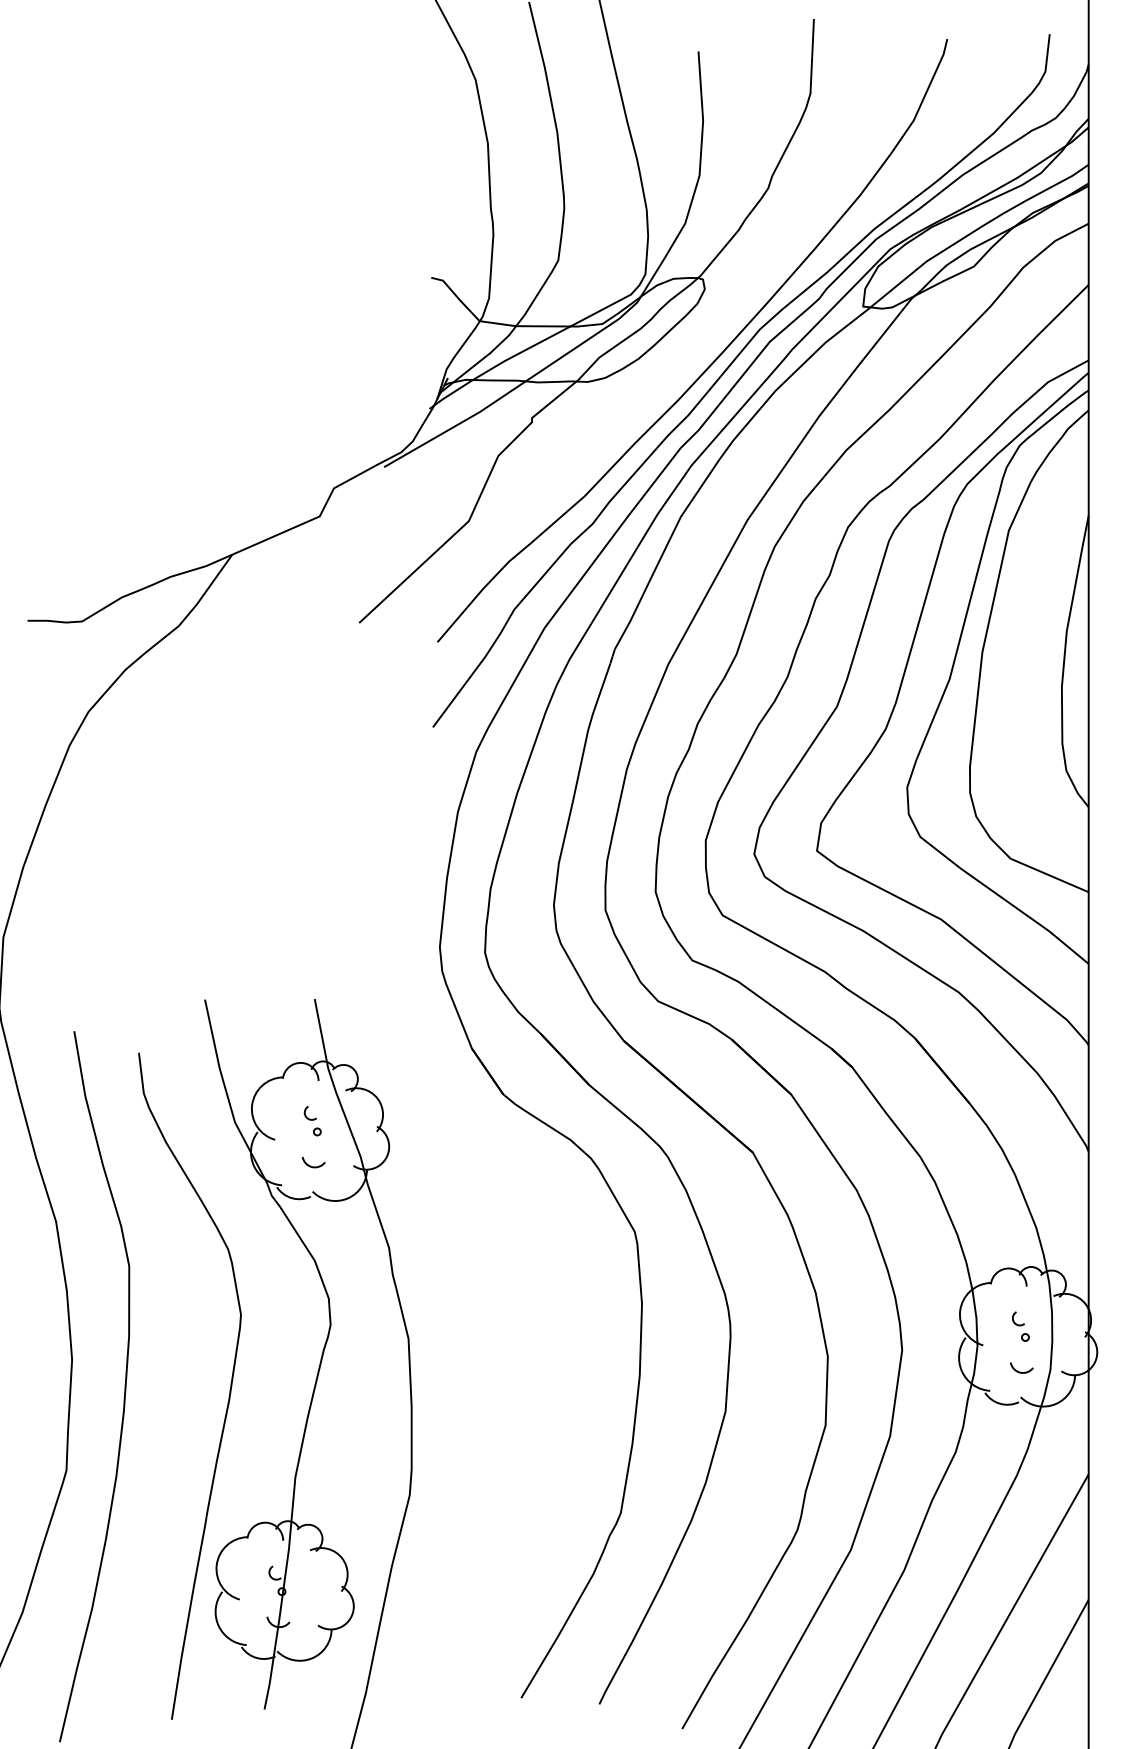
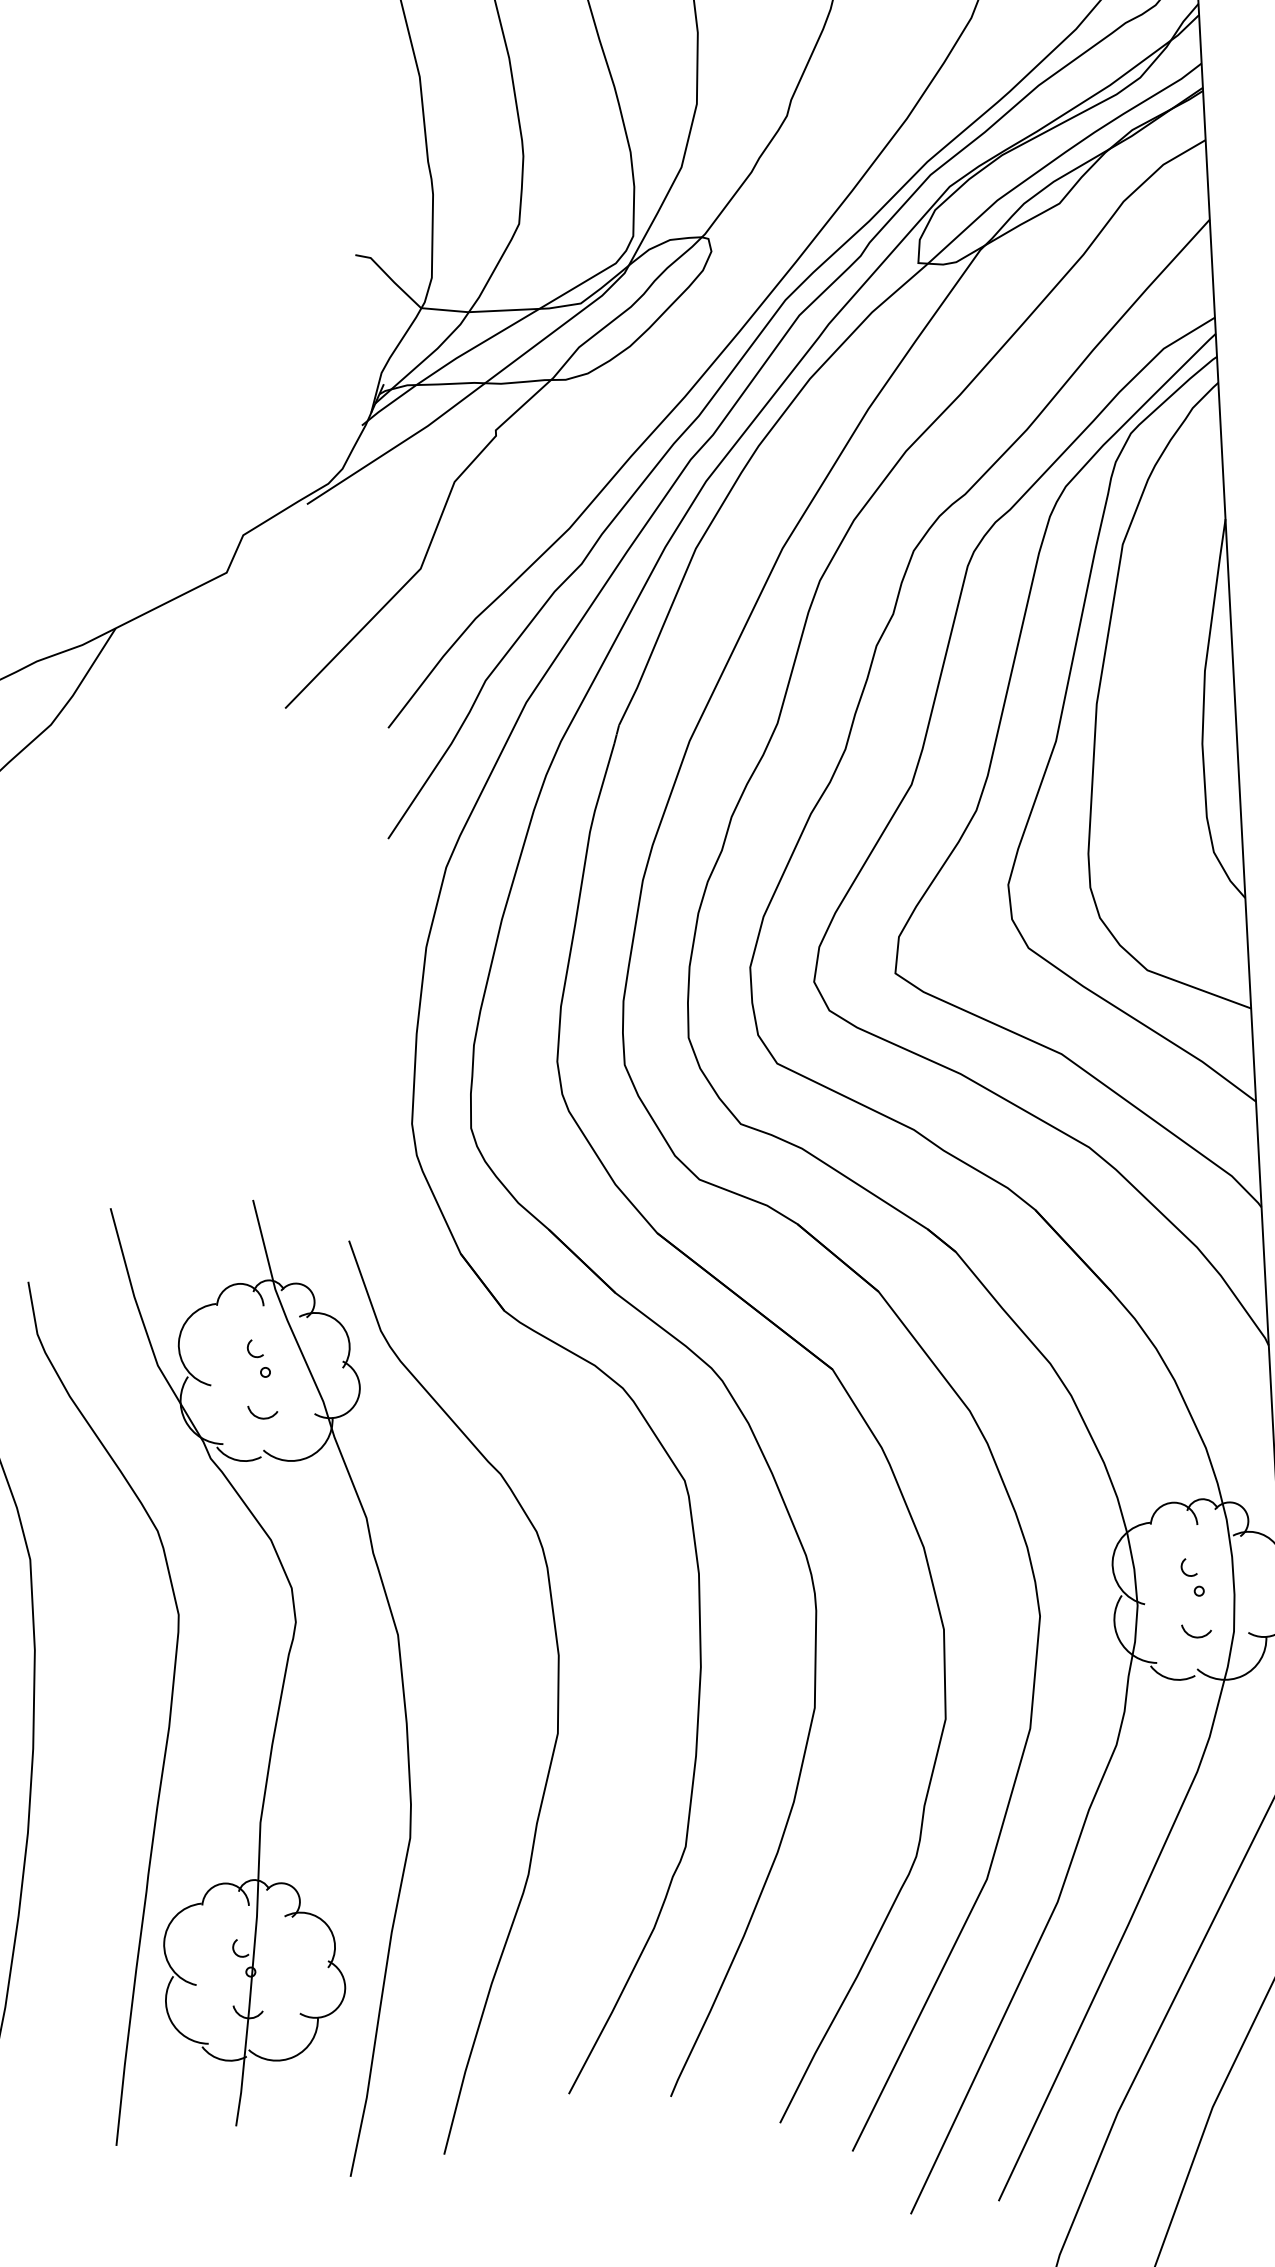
curve: (527, 1397) -> (556, 1703), added

